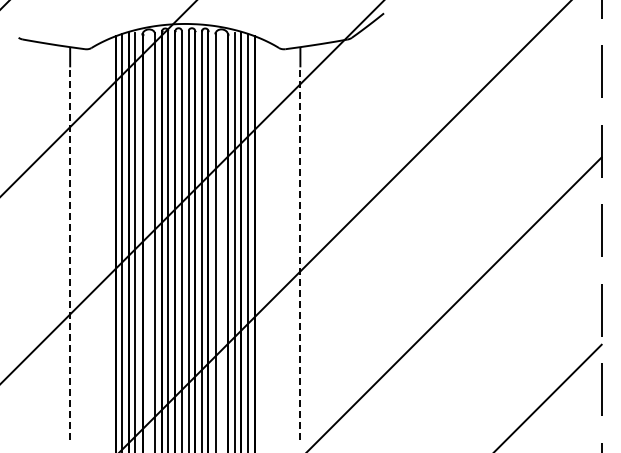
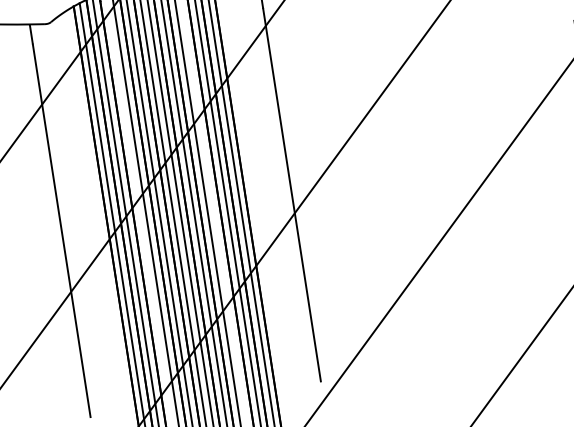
line: (70, 252) -> (61, 229), dashed -> solid
line: (300, 252) -> (292, 194), dashed -> solid

